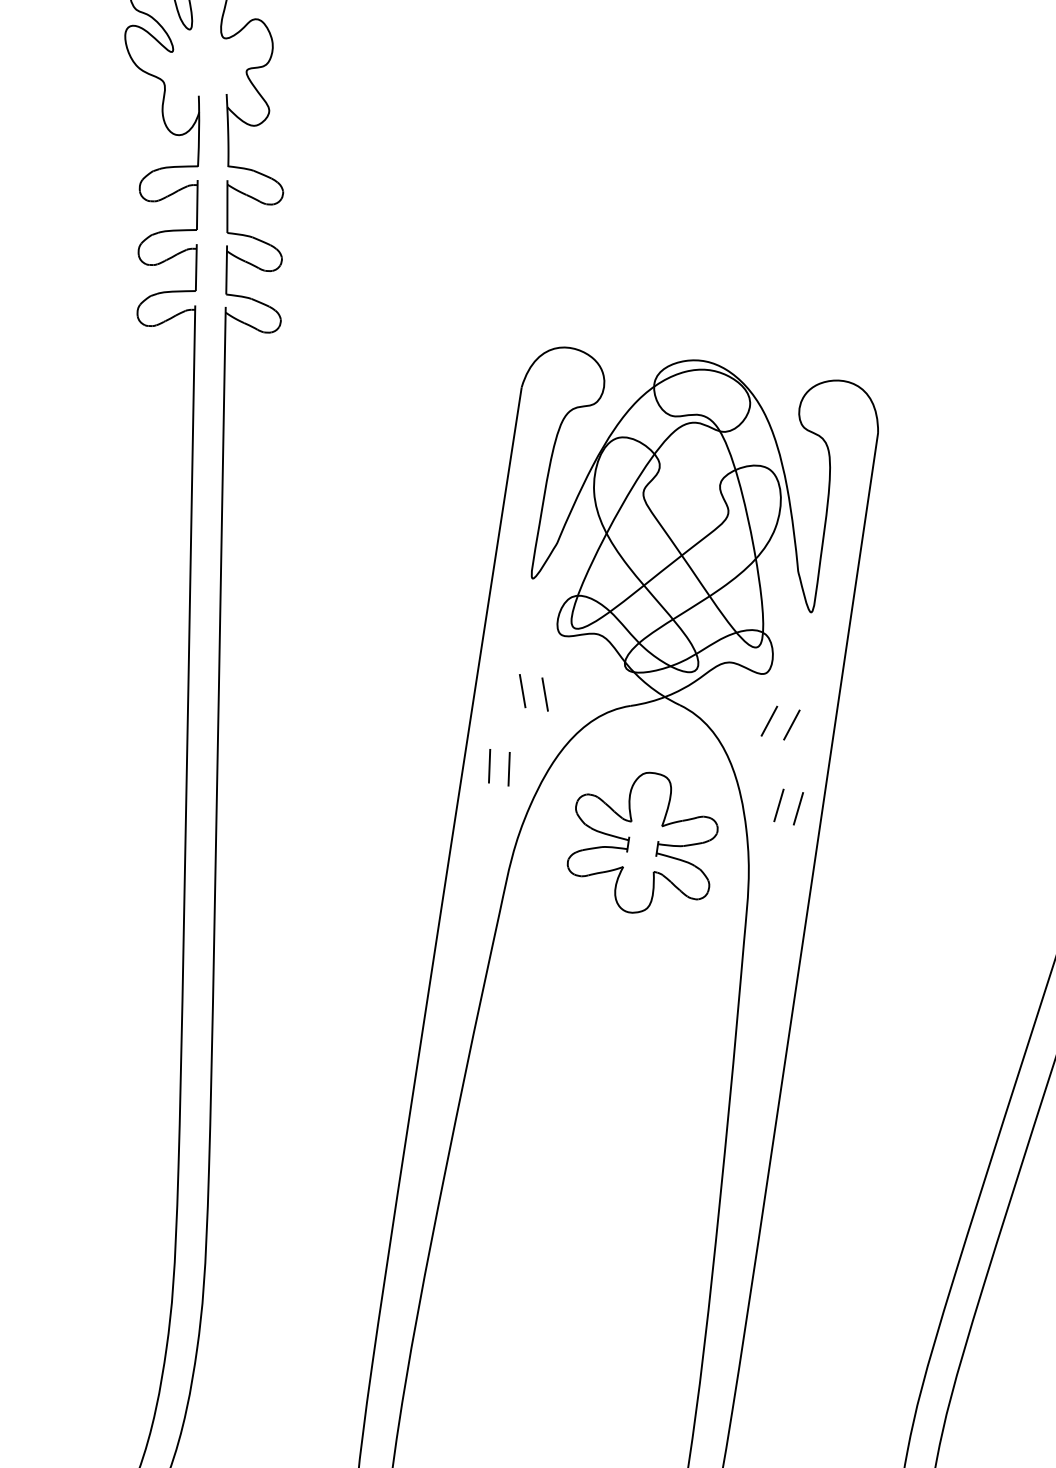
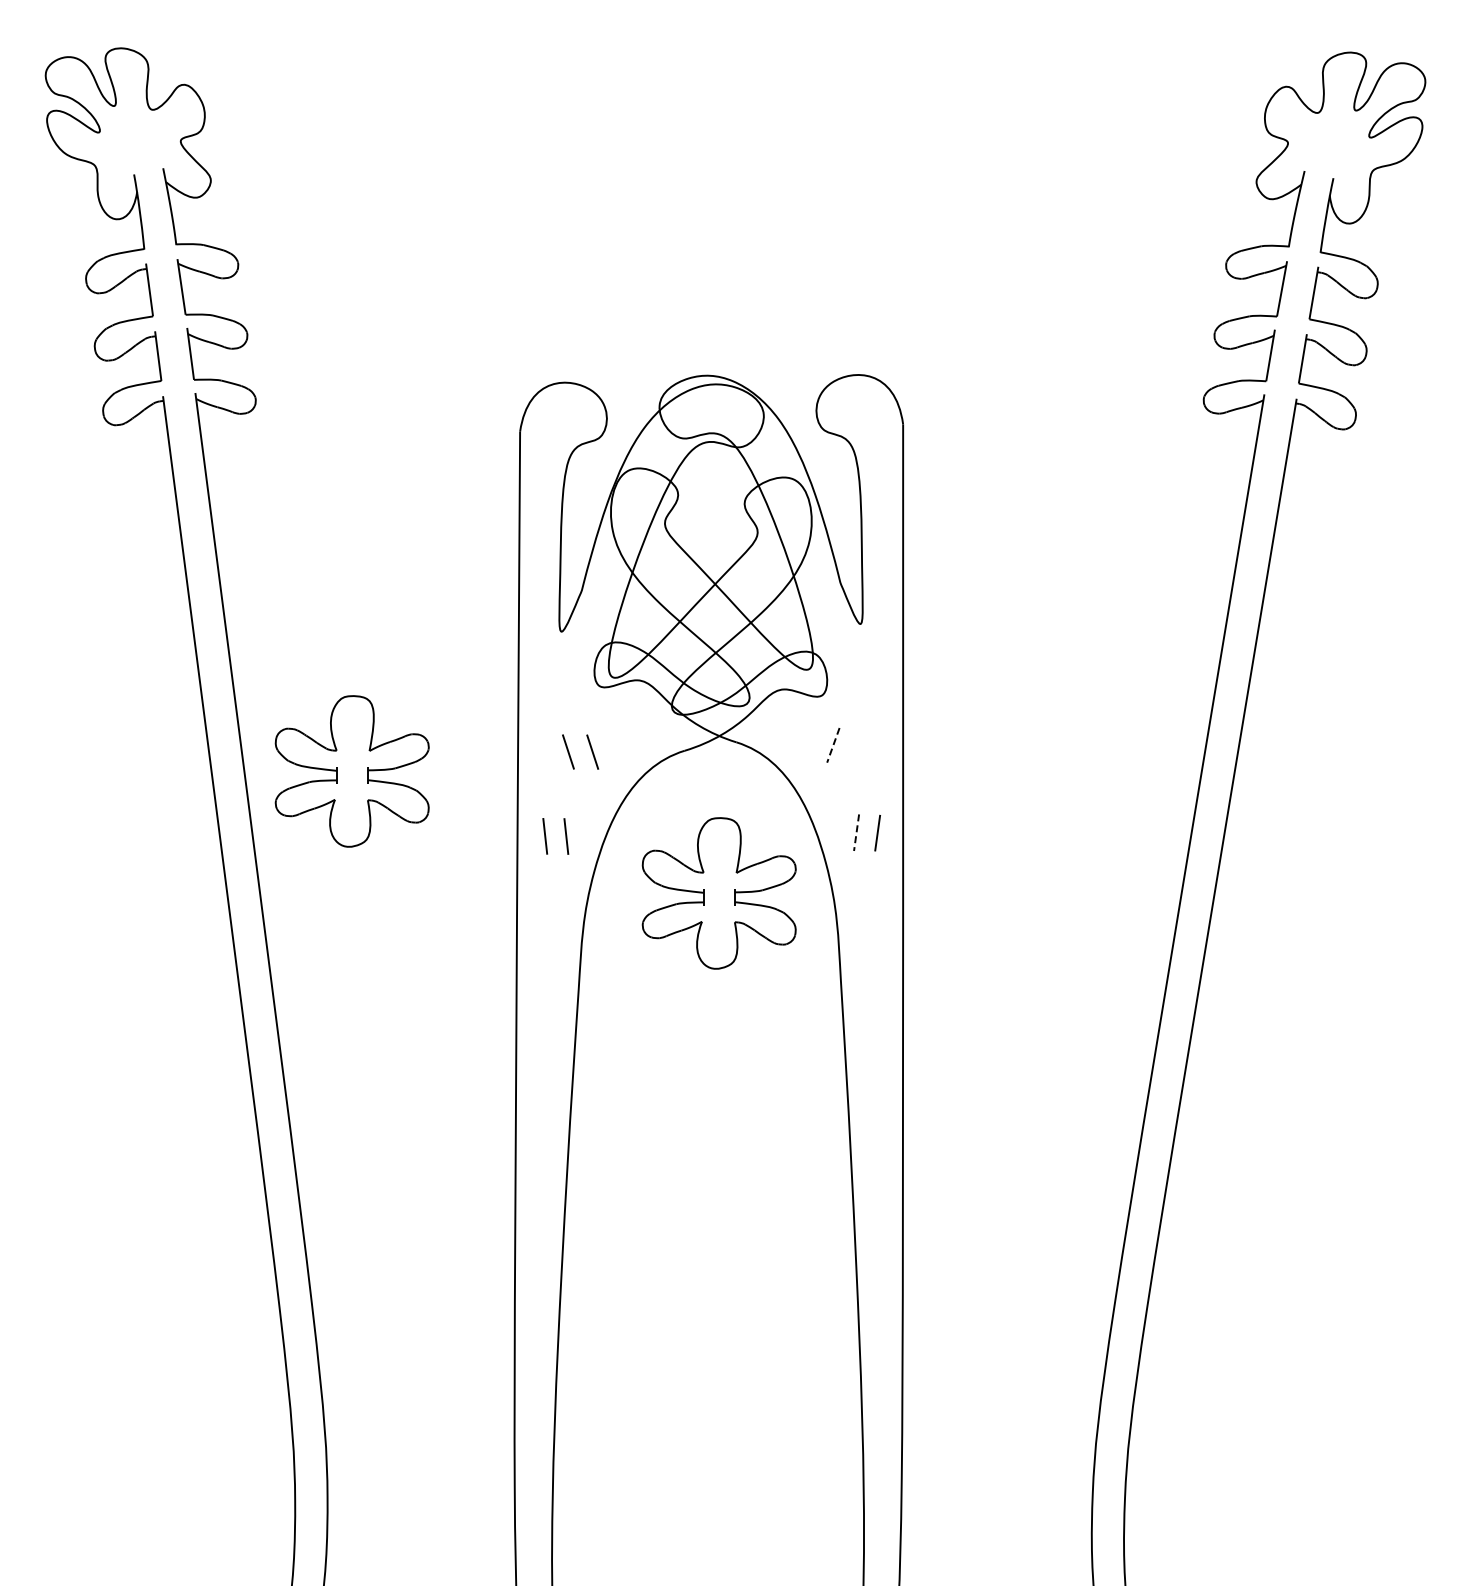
part: (318, 679) -> (351, 771), added
line: (769, 721) -> (833, 745), solid -> dashed
line: (791, 724) -> (857, 745), removed
line: (778, 806) -> (856, 833), solid -> dashed

